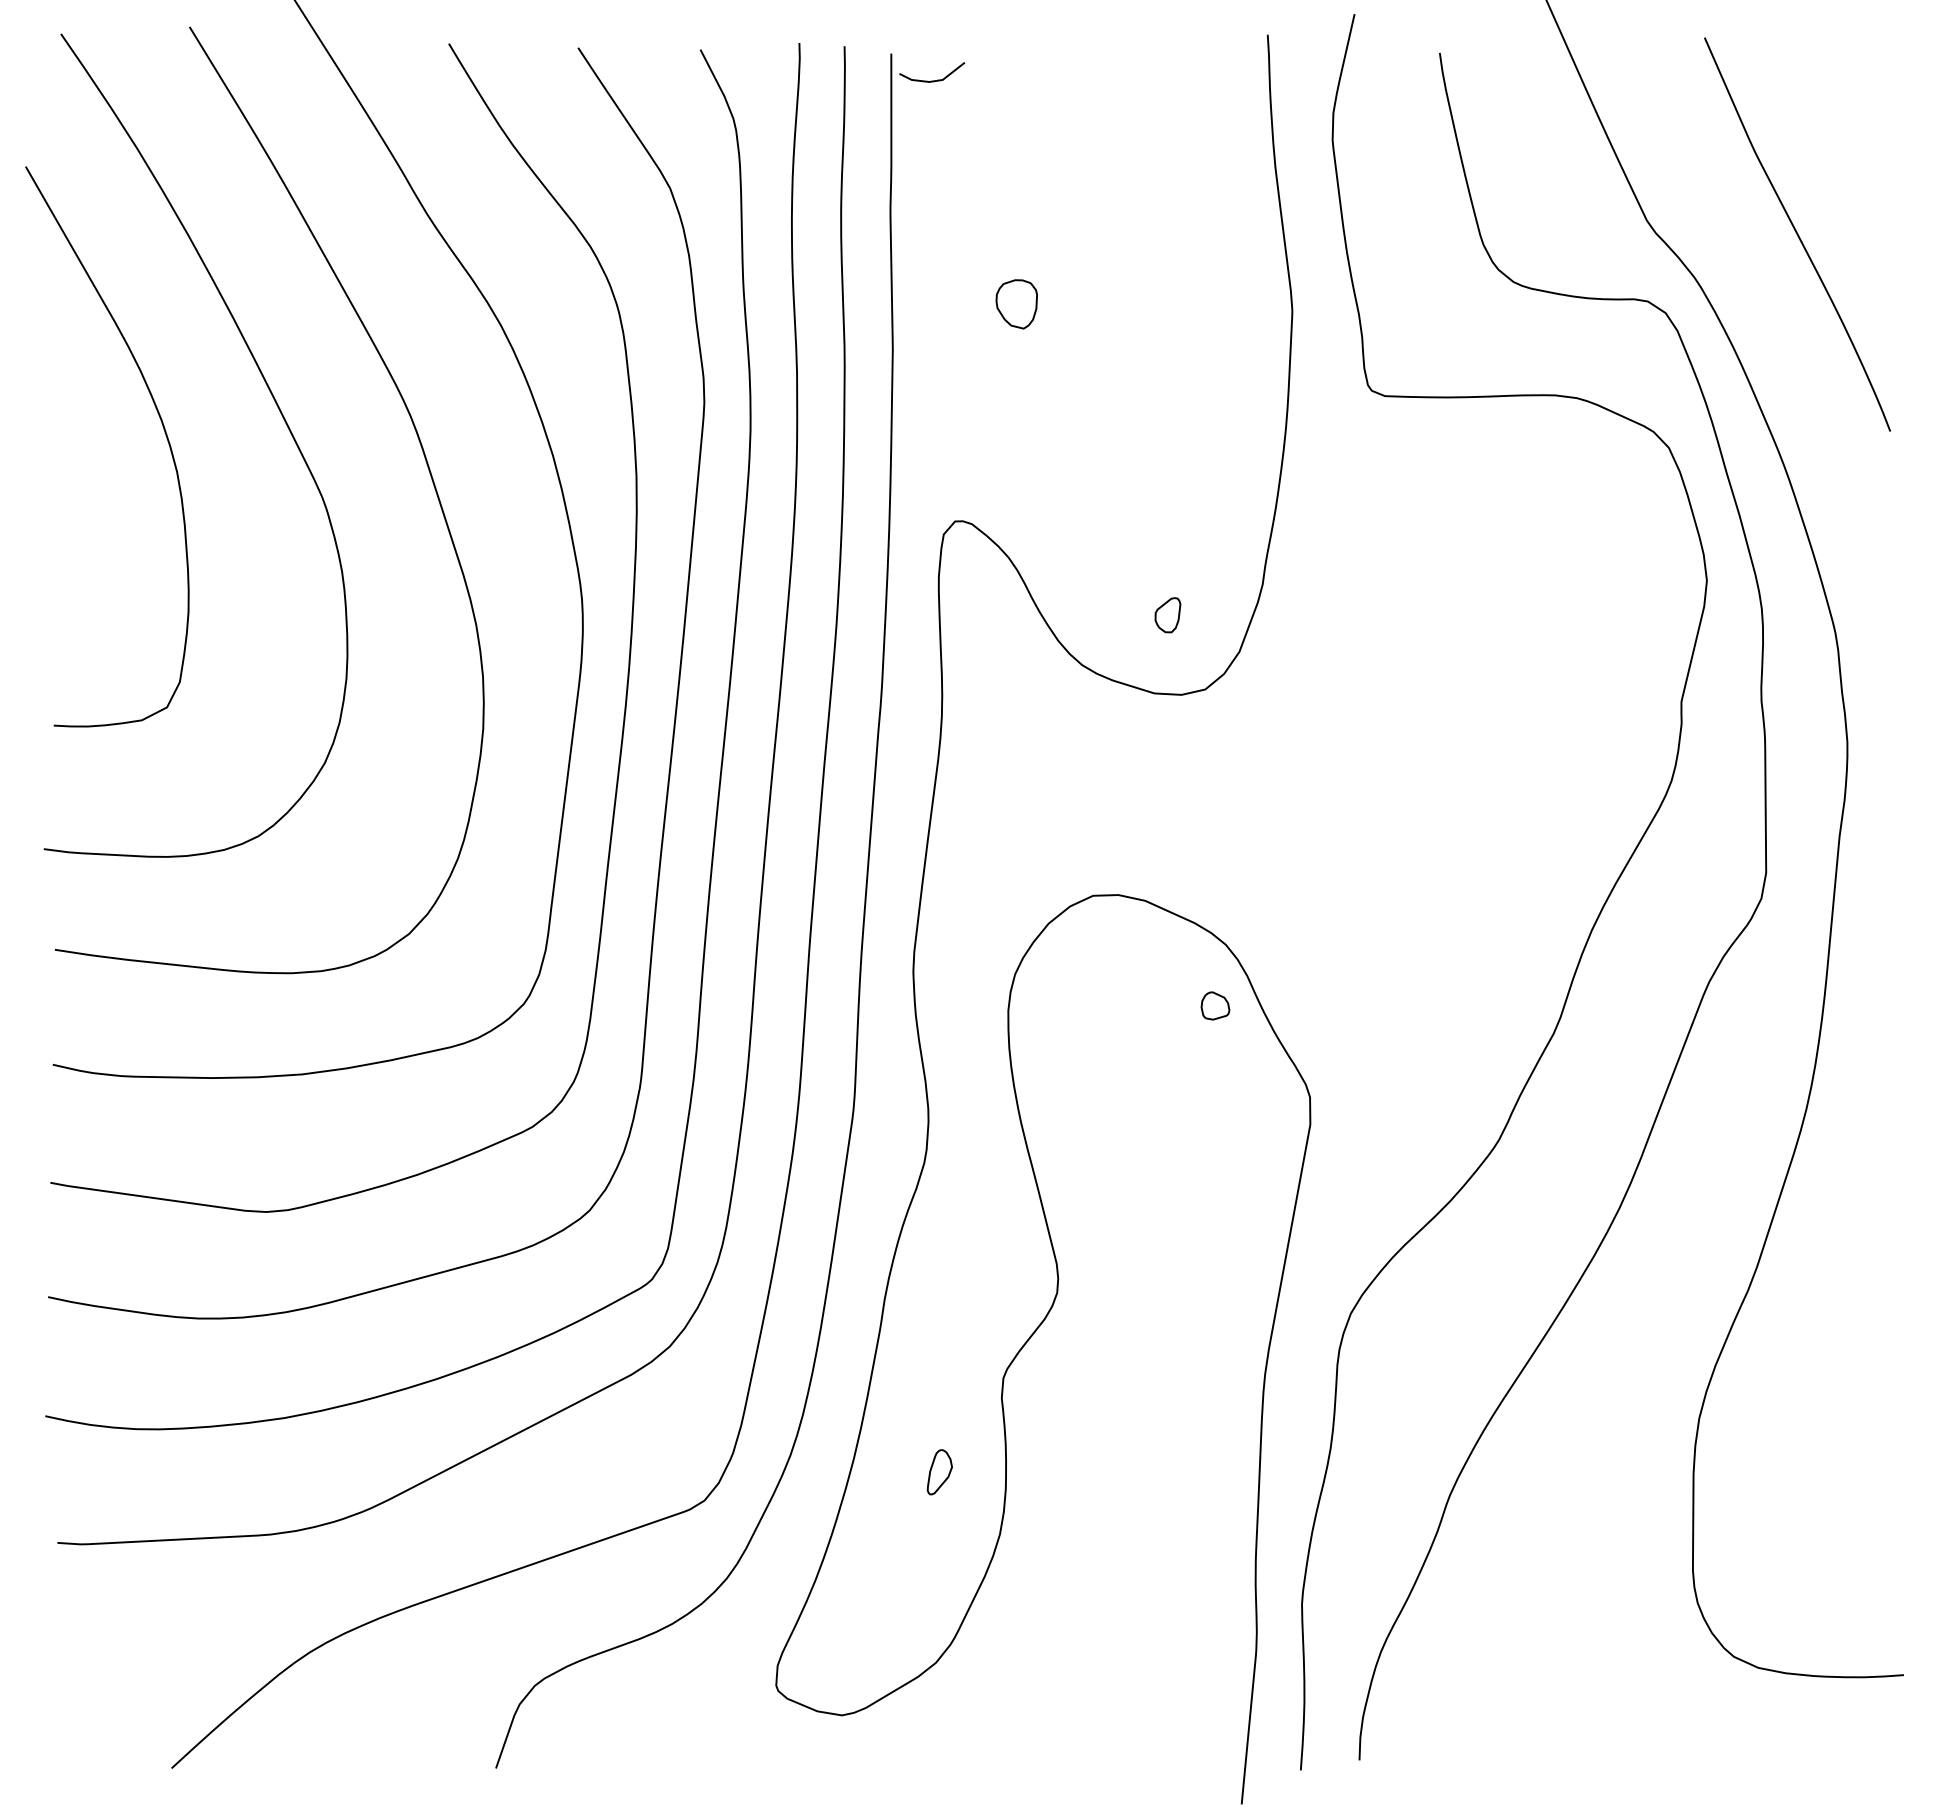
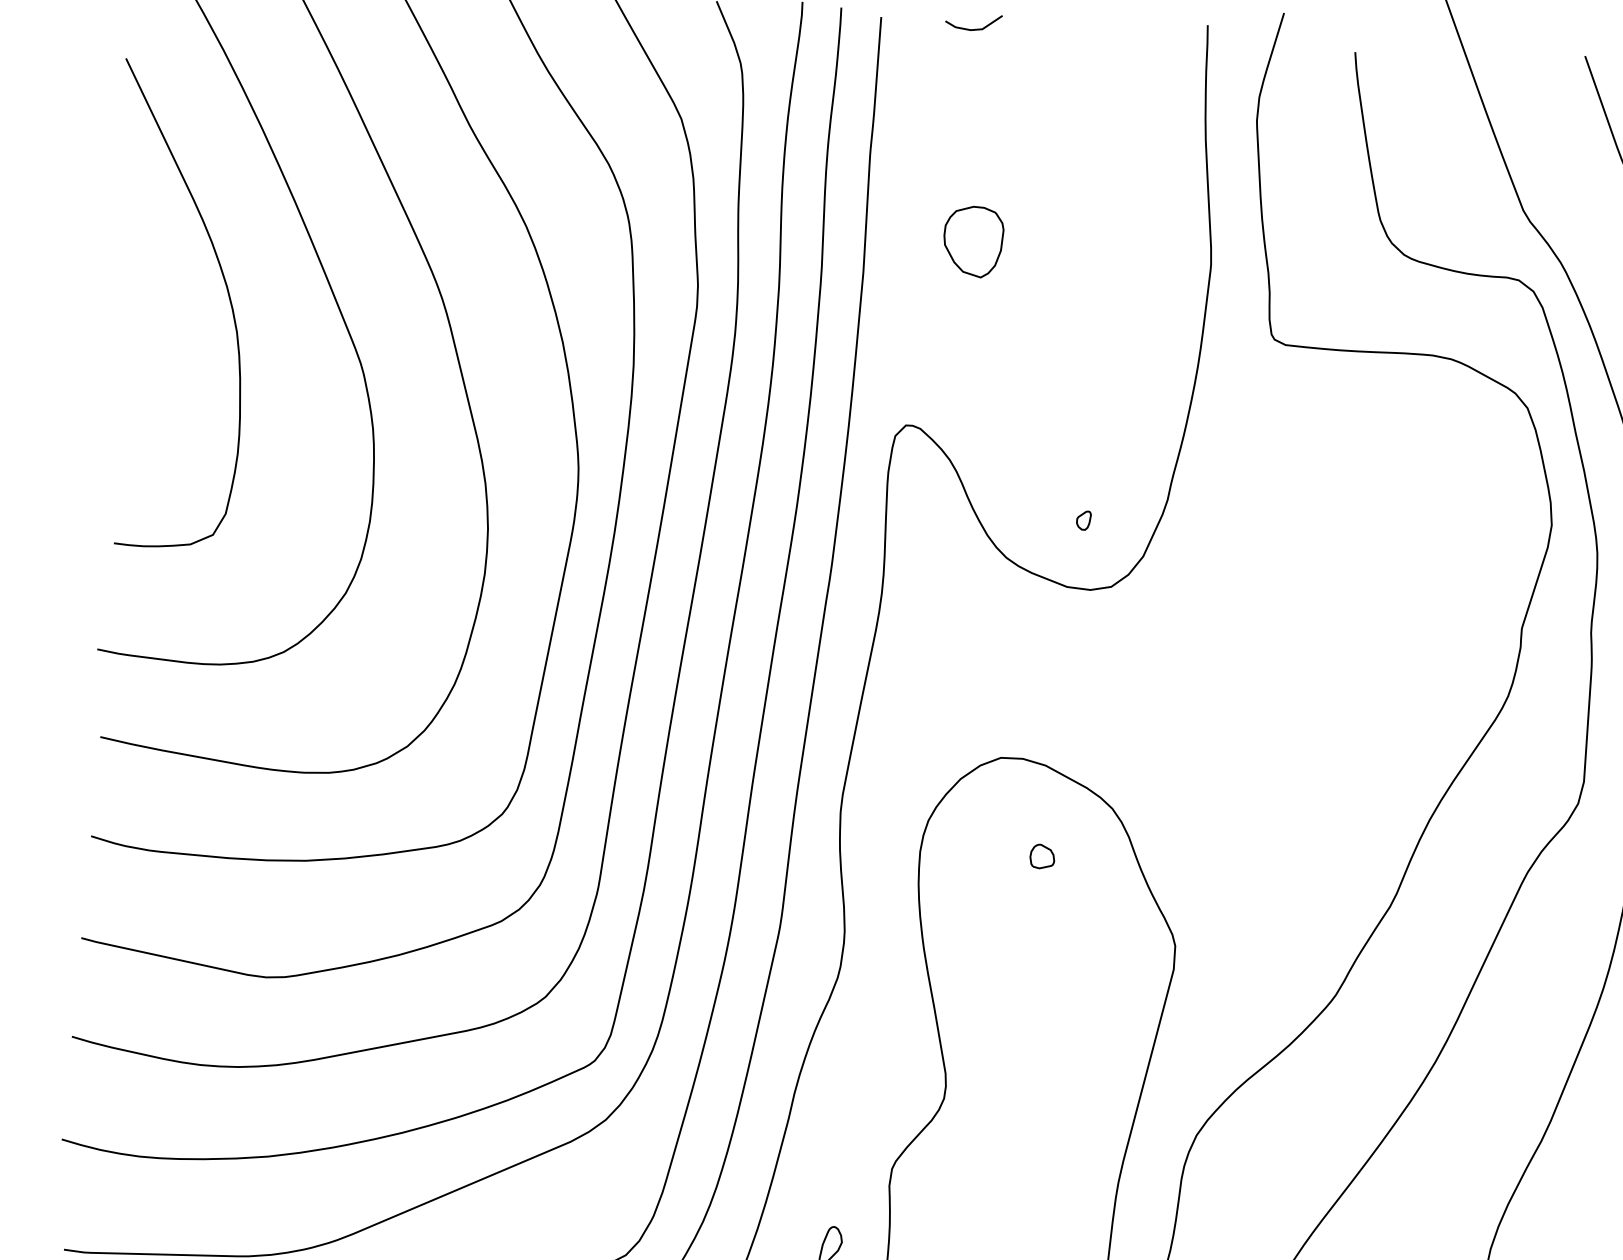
line: (932, 80) -> (973, 29), moved
part: (1016, 304) -> (973, 241), size x1.67
part: (1167, 615) -> (1083, 520), size x0.62
part: (1215, 1005) -> (1042, 856), moved

